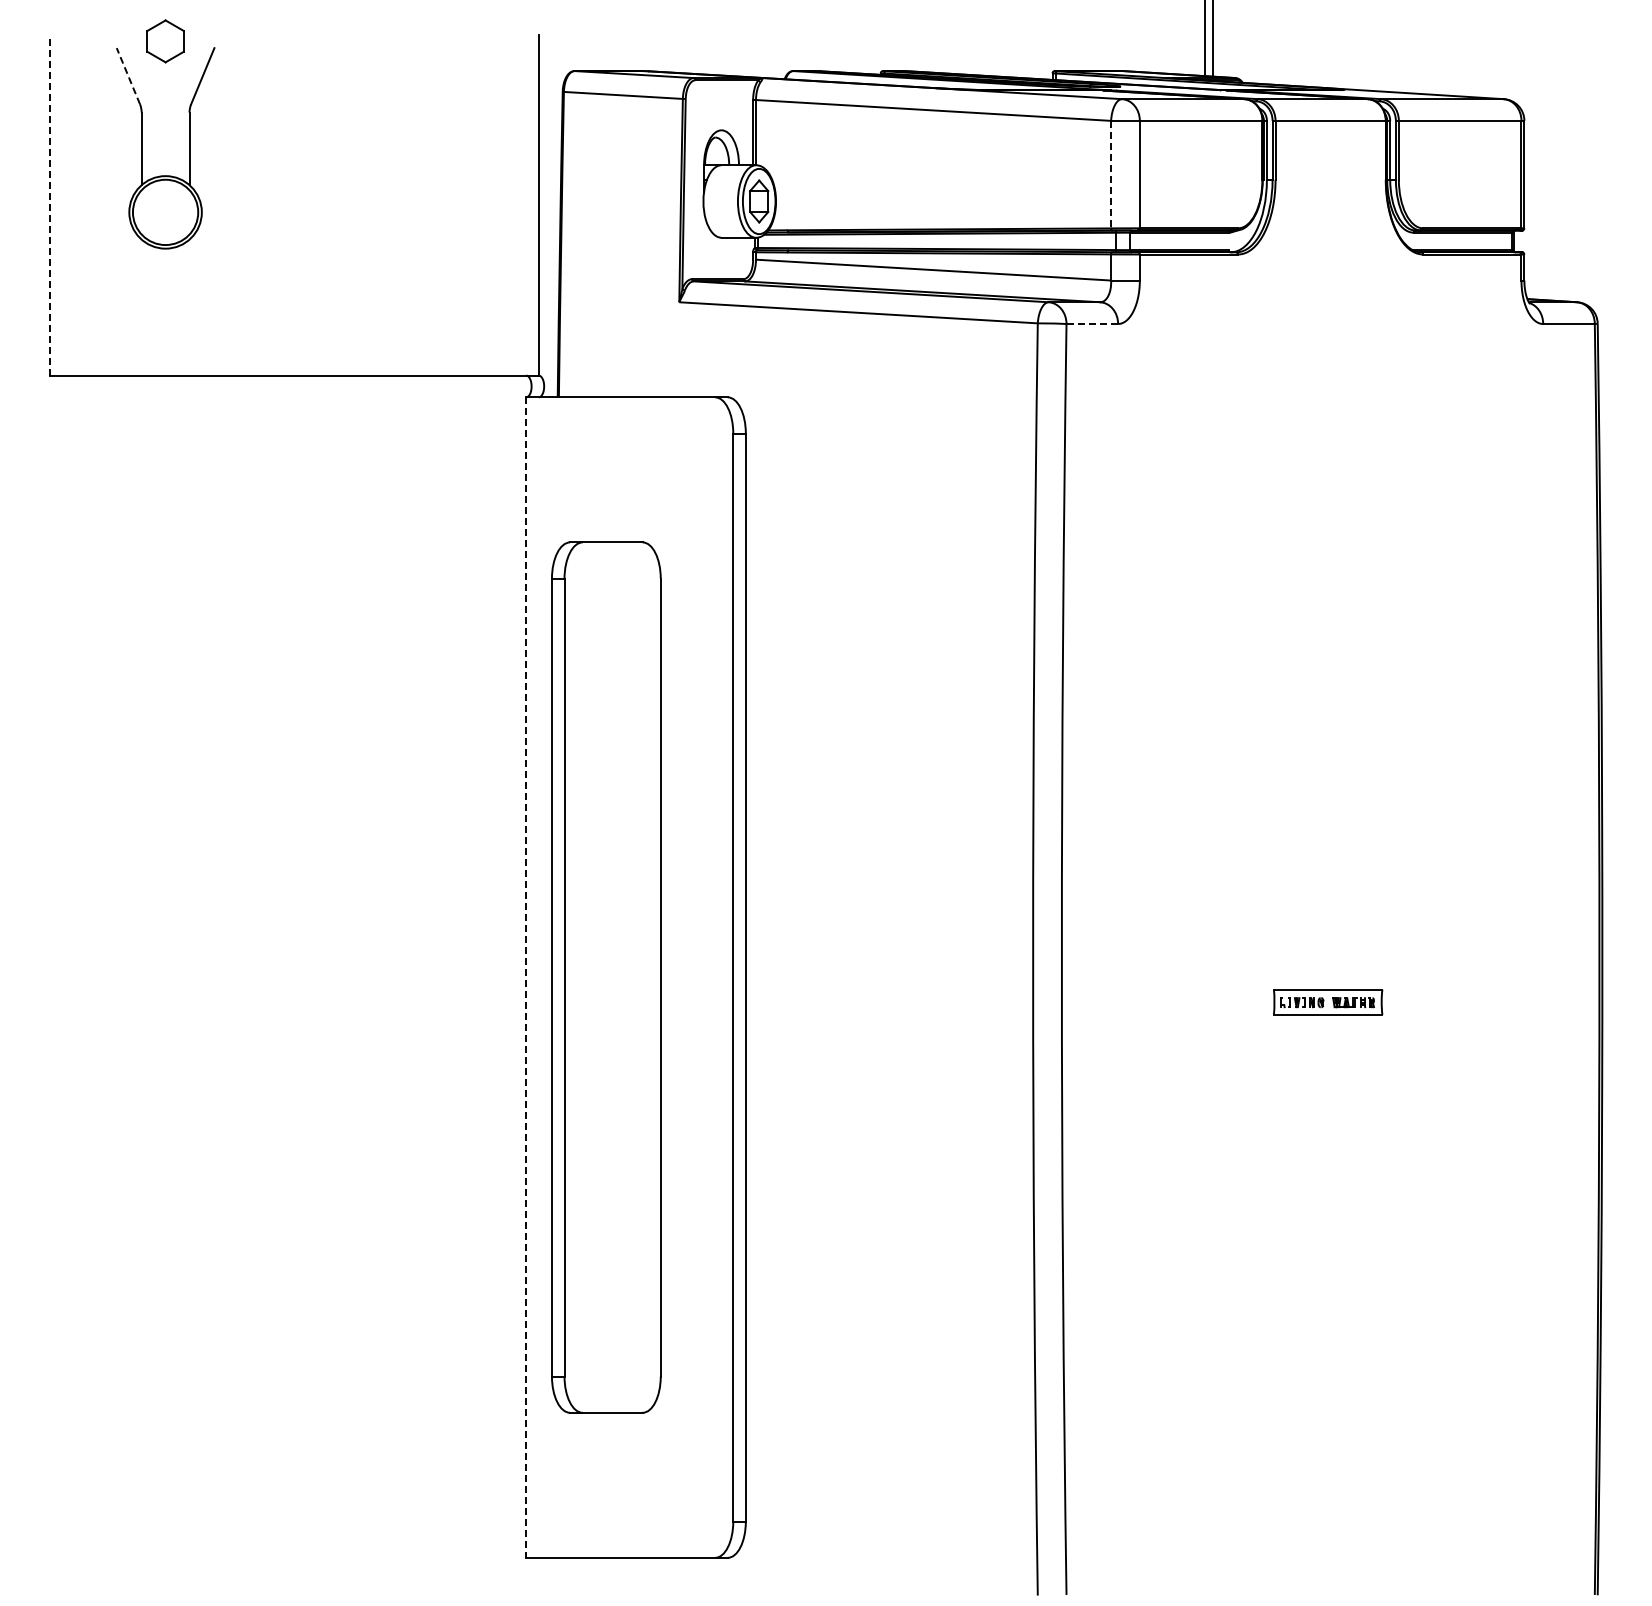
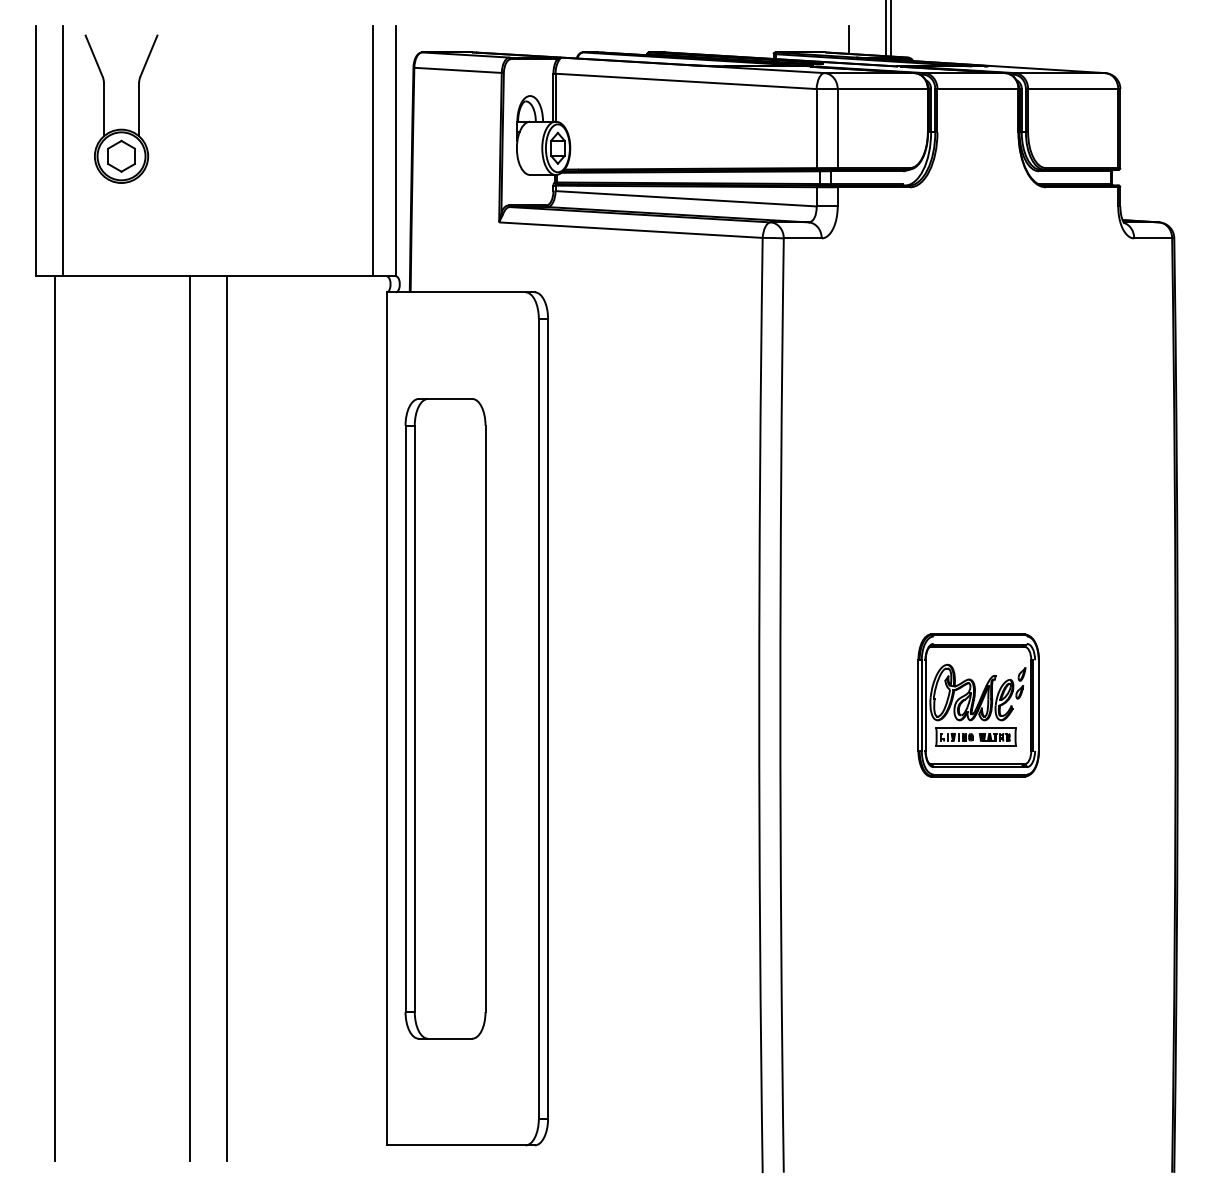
part: (165, 41) -> (121, 156), moved
line: (1155, 53) -> (849, 39), added
line: (128, 75) -> (94, 55), dashed -> solid
line: (1111, 174) -> (816, 128), dashed -> solid
line: (49, 204) -> (36, 150), dashed -> solid
line: (85, 204) -> (62, 150), added
line: (507, 204) -> (372, 150), added
line: (1092, 324) -> (802, 238), dashed -> solid
part: (1331, 959) -> (978, 705), added
line: (74, 977) -> (54, 718), added
line: (259, 977) -> (190, 718), added
line: (309, 977) -> (227, 718), added
line: (526, 978) -> (386, 719), dashed -> solid

